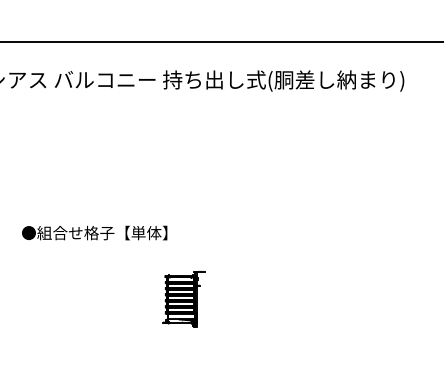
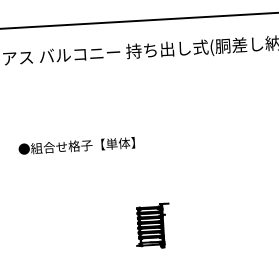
text: (94, 232) -> (76, 145), moved

